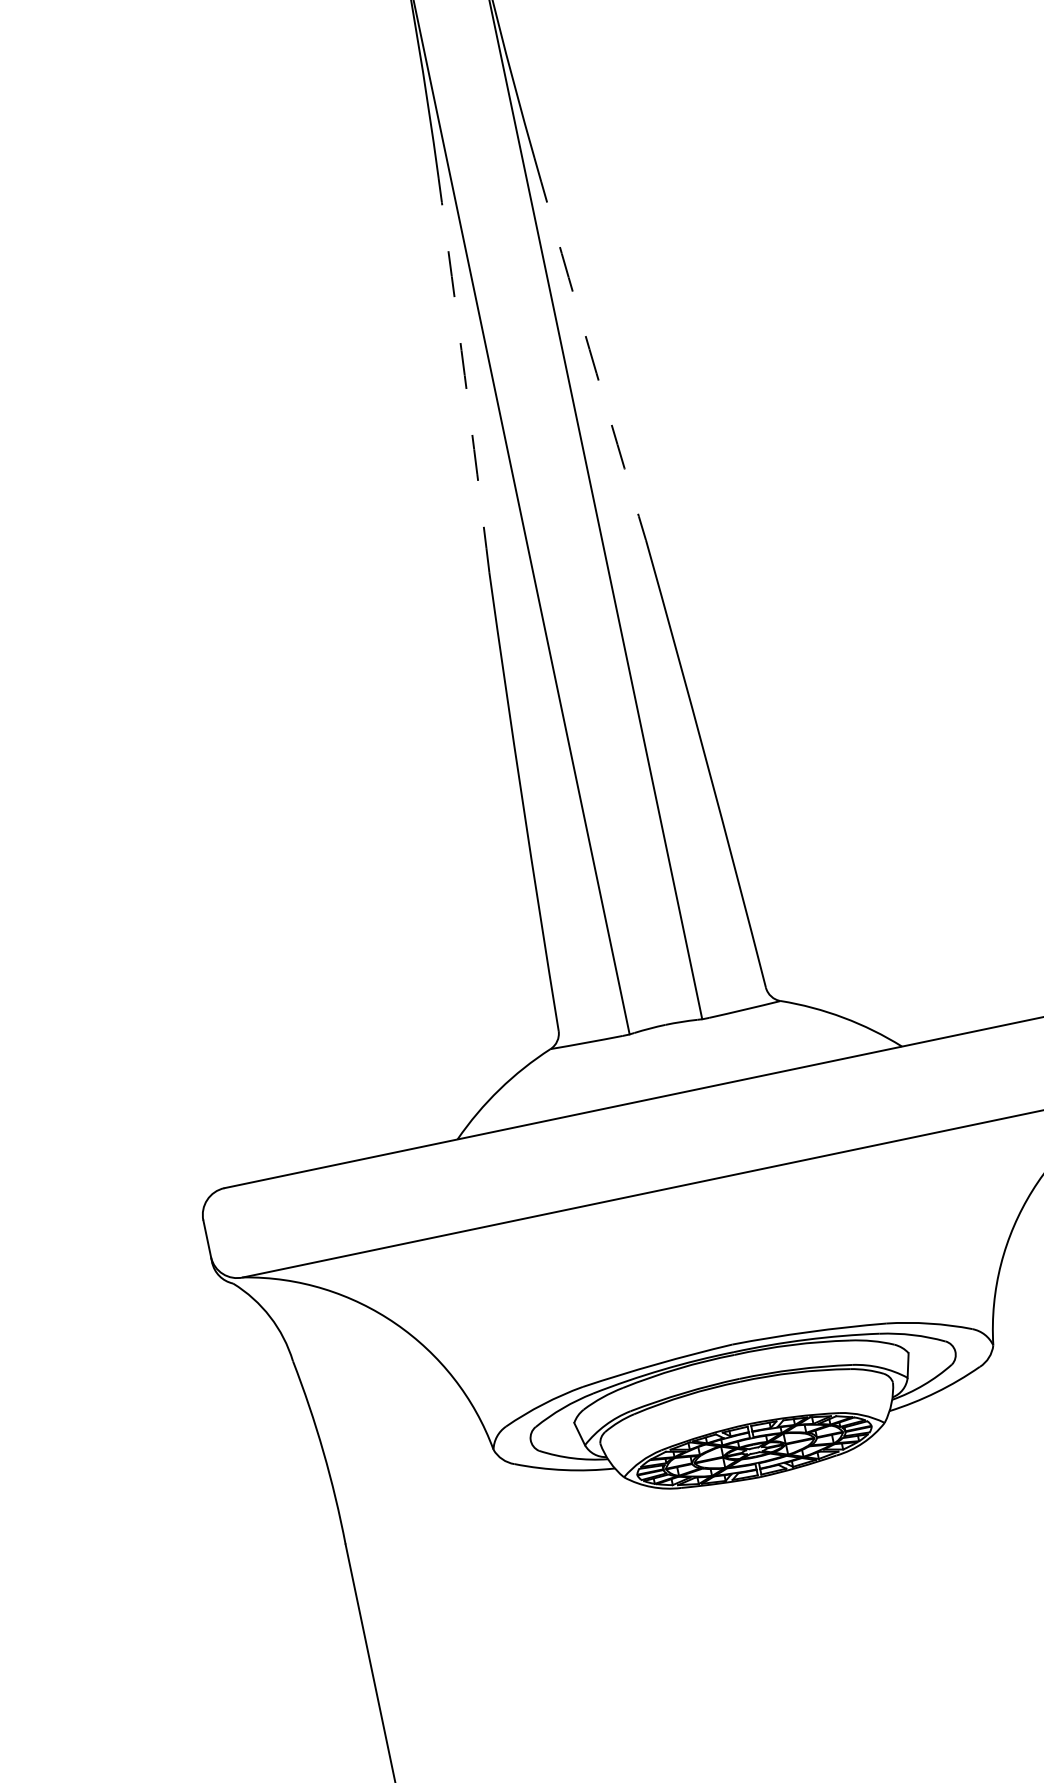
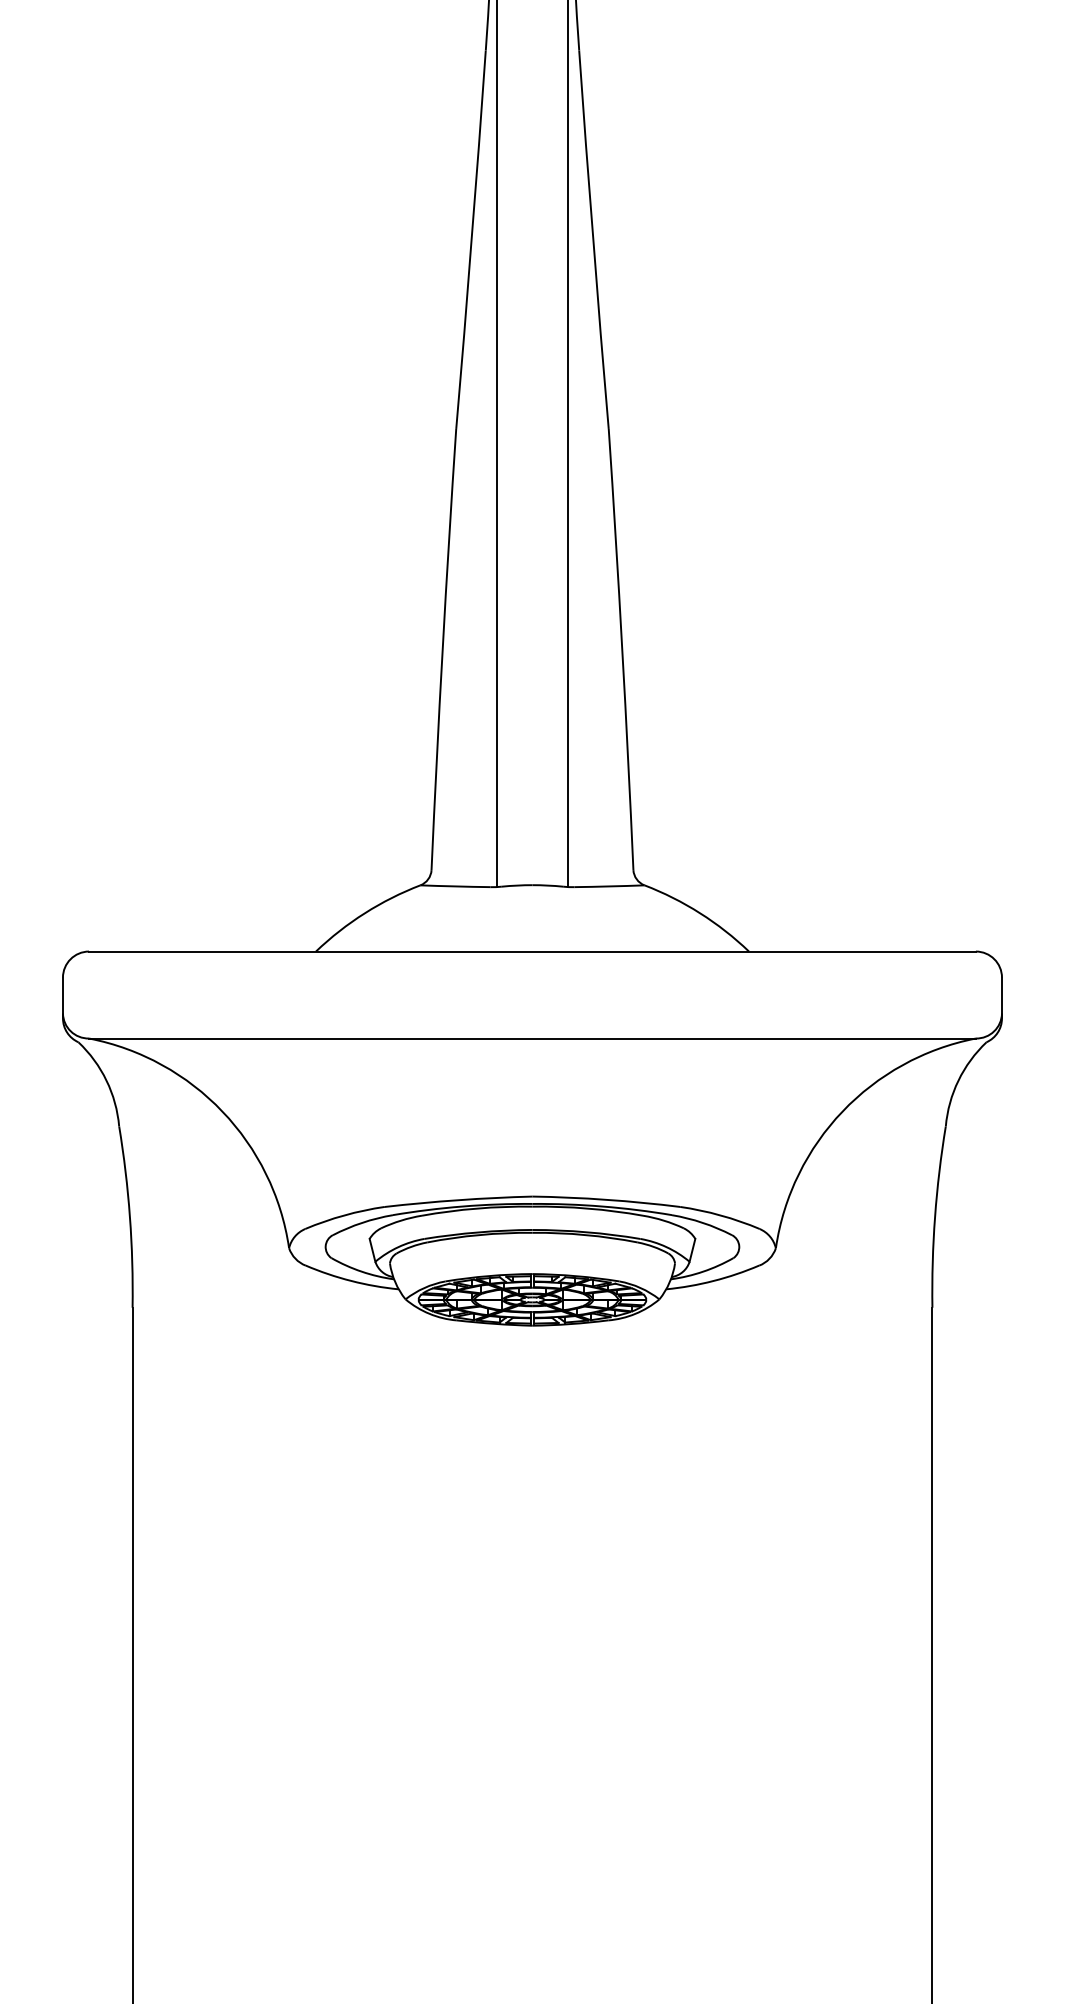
arc: (589, 348) -> (593, 239), dashed -> solid
arc: (464, 375) -> (471, 239), dashed -> solid

